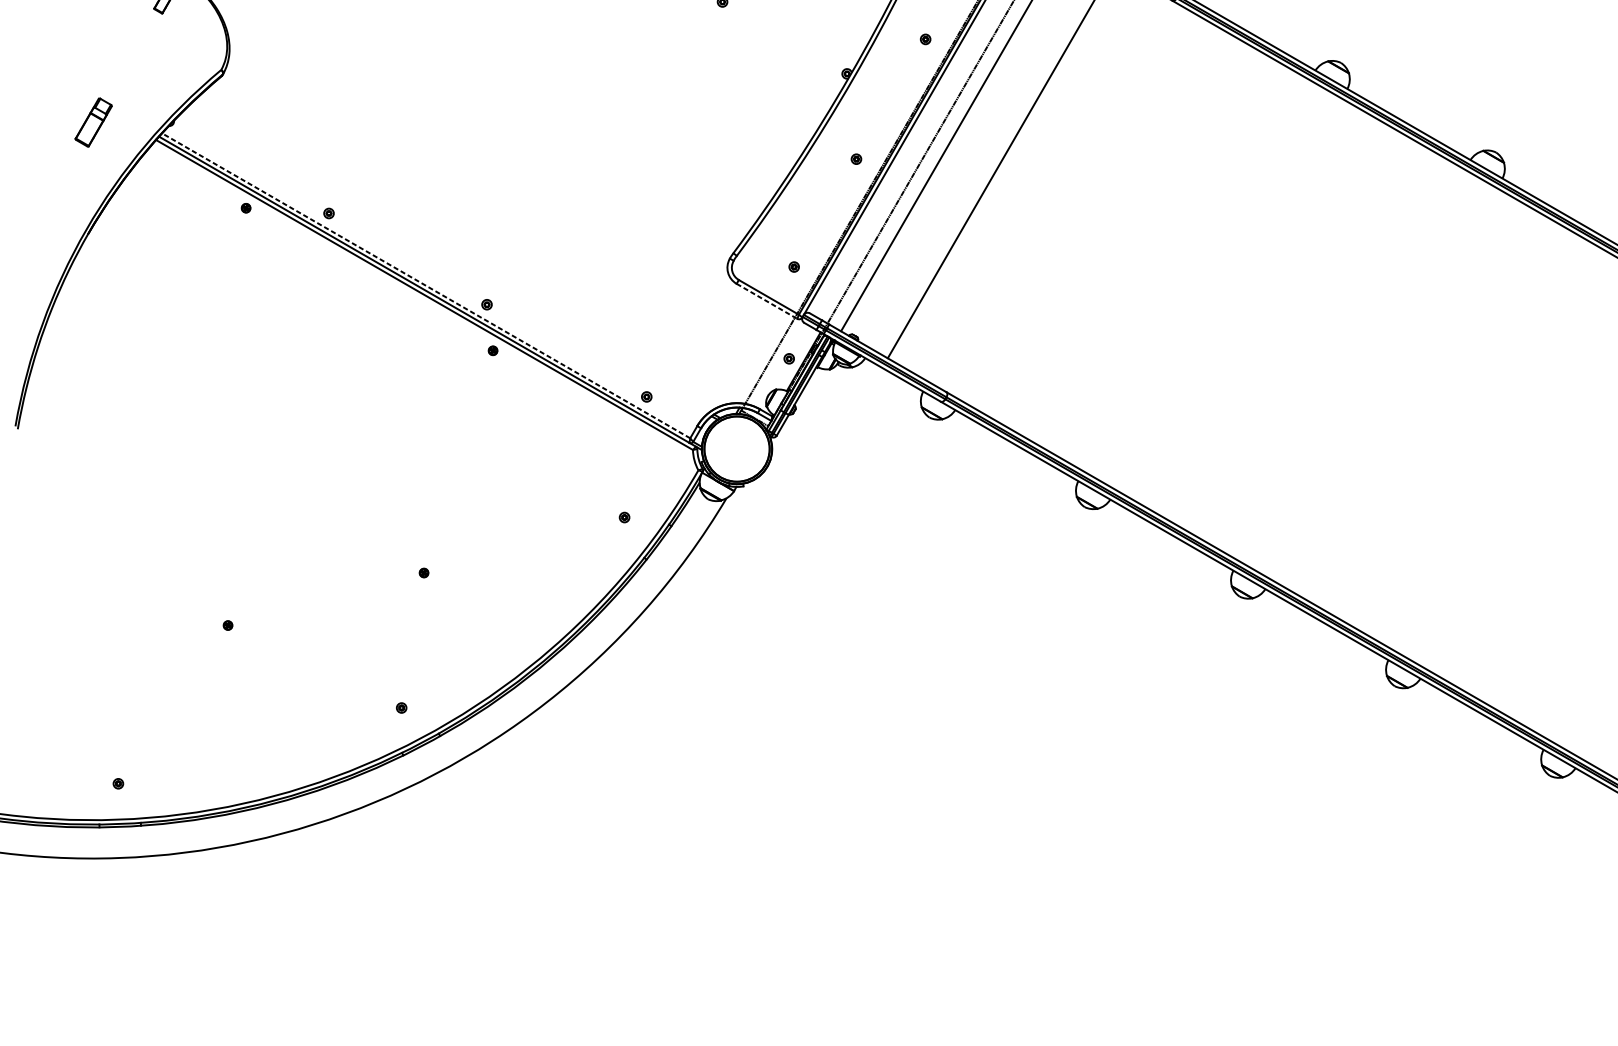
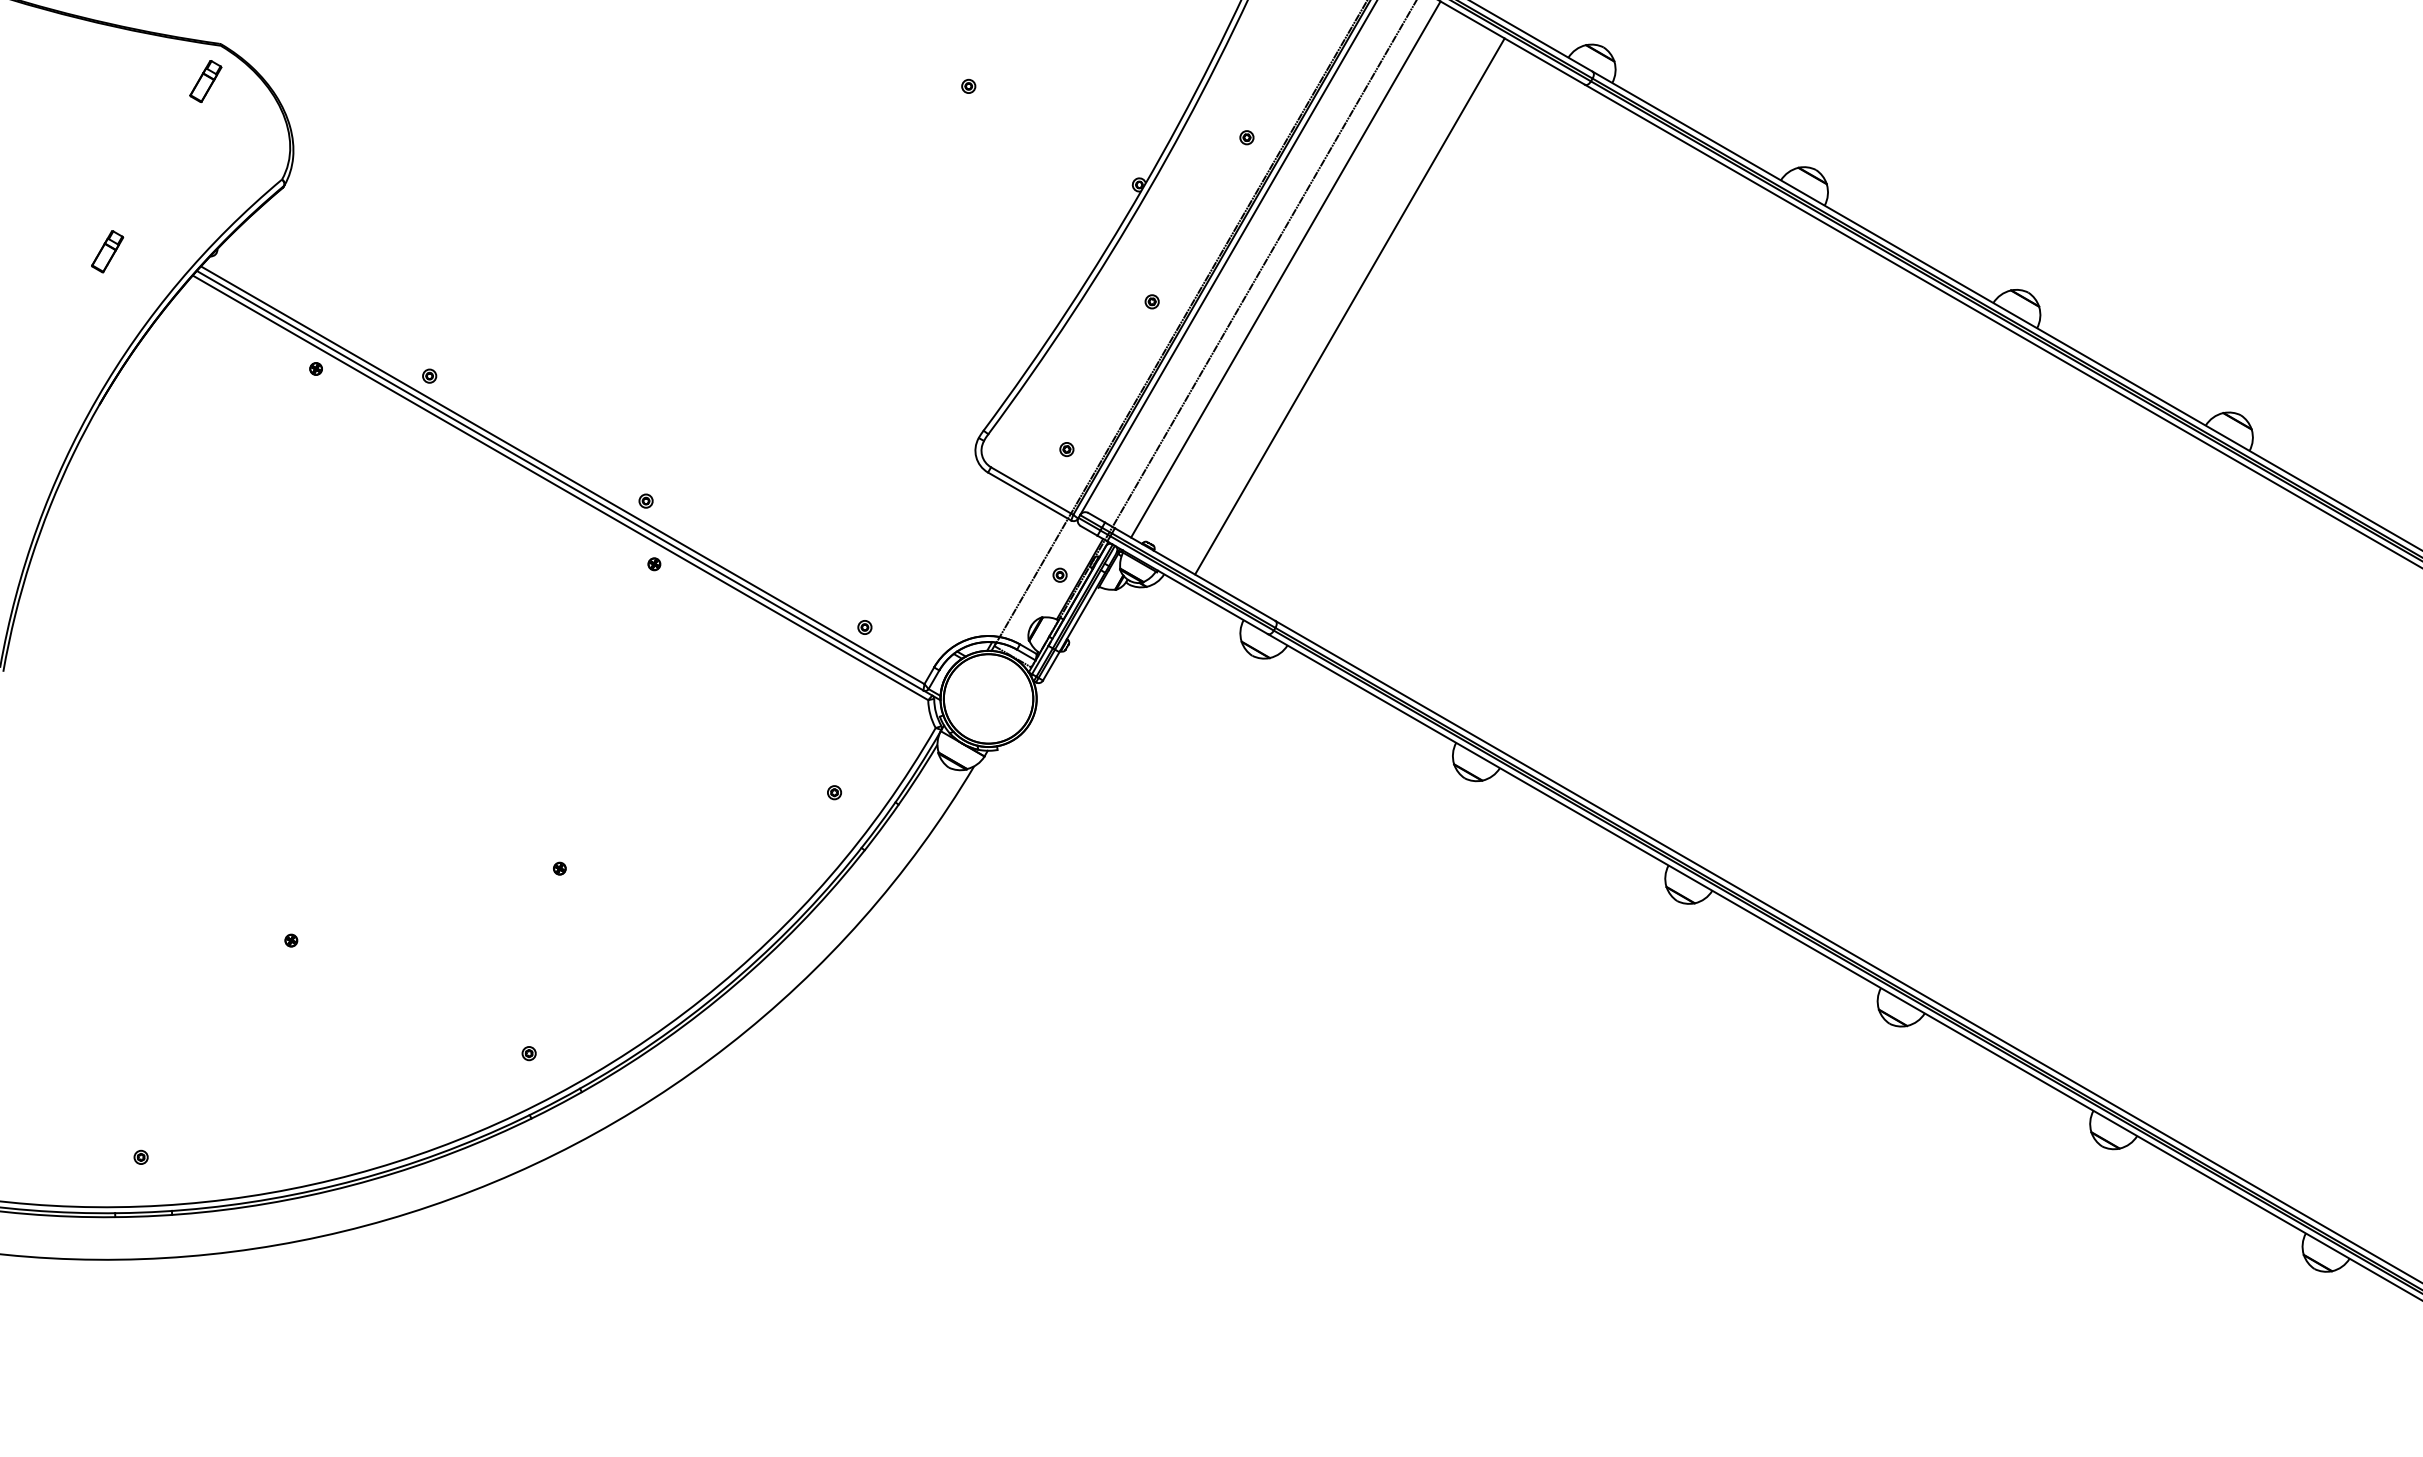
part: (93, 122) -> (107, 251), size x0.62
line: (425, 285) -> (562, 475), dashed -> solid
line: (767, 301) -> (1030, 496), dashed -> solid

